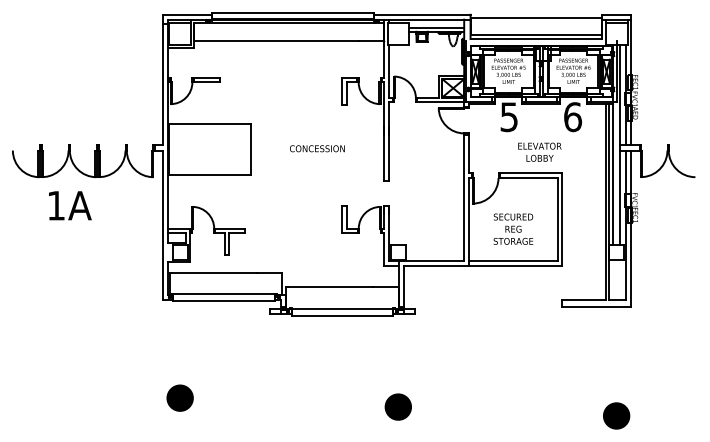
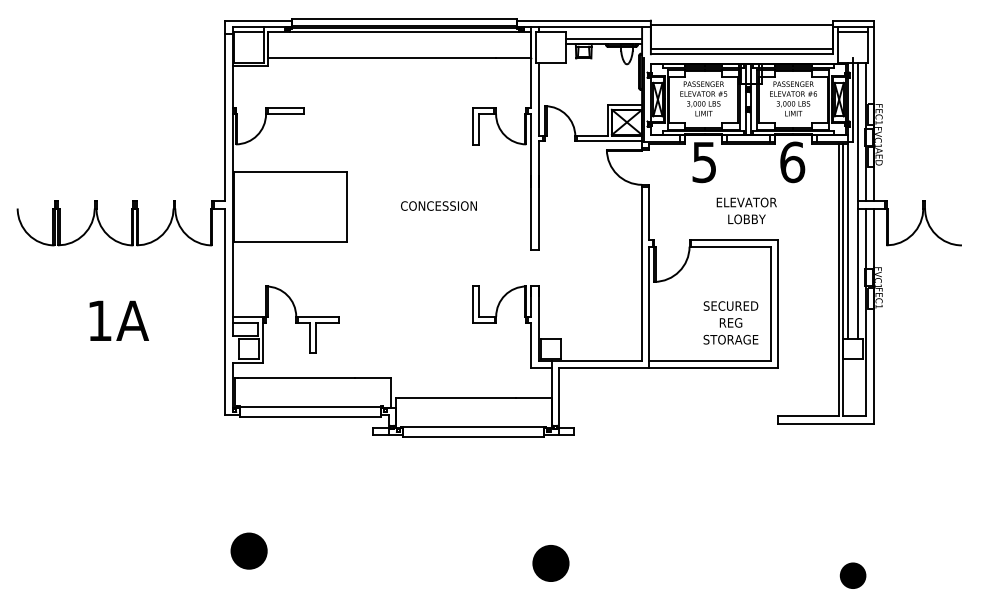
text: (70, 205) -> (119, 320), moved
text: (513, 228) -> (731, 321), moved
part: (616, 415) -> (852, 575), size x0.7

